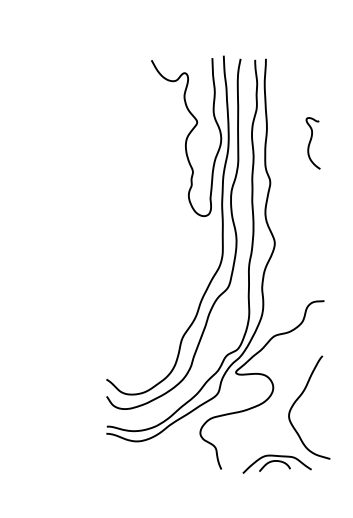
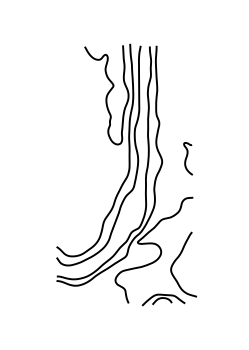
curve: (311, 142) -> (187, 158), moved

